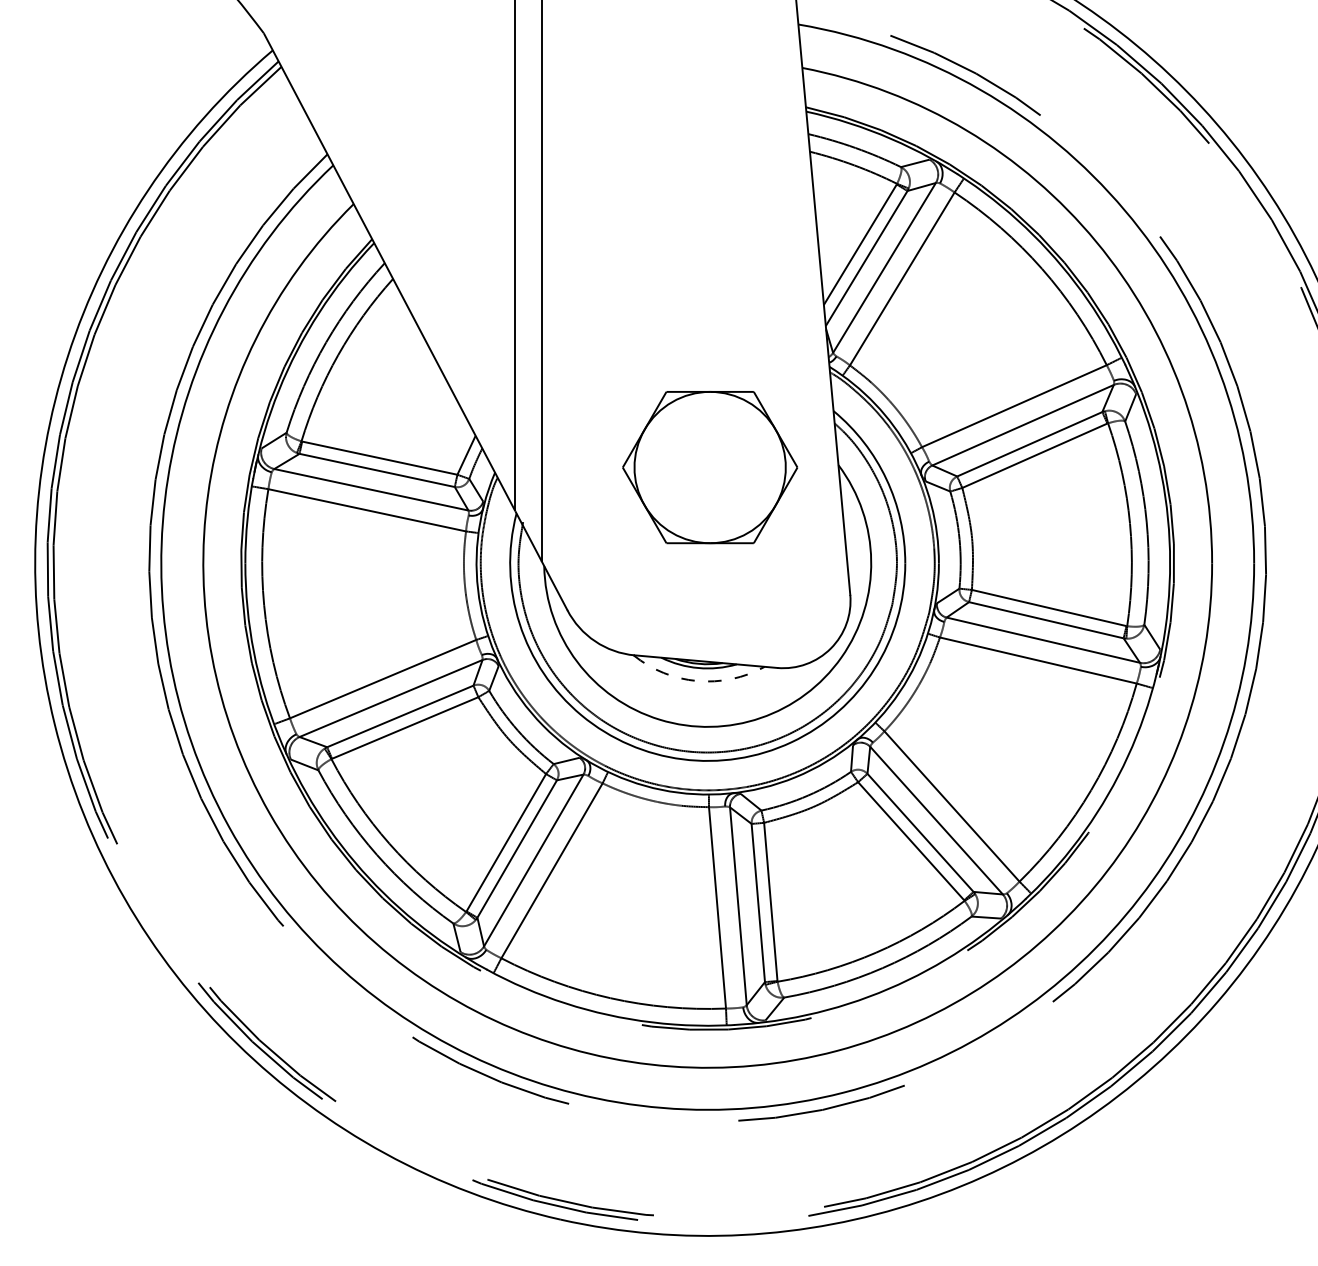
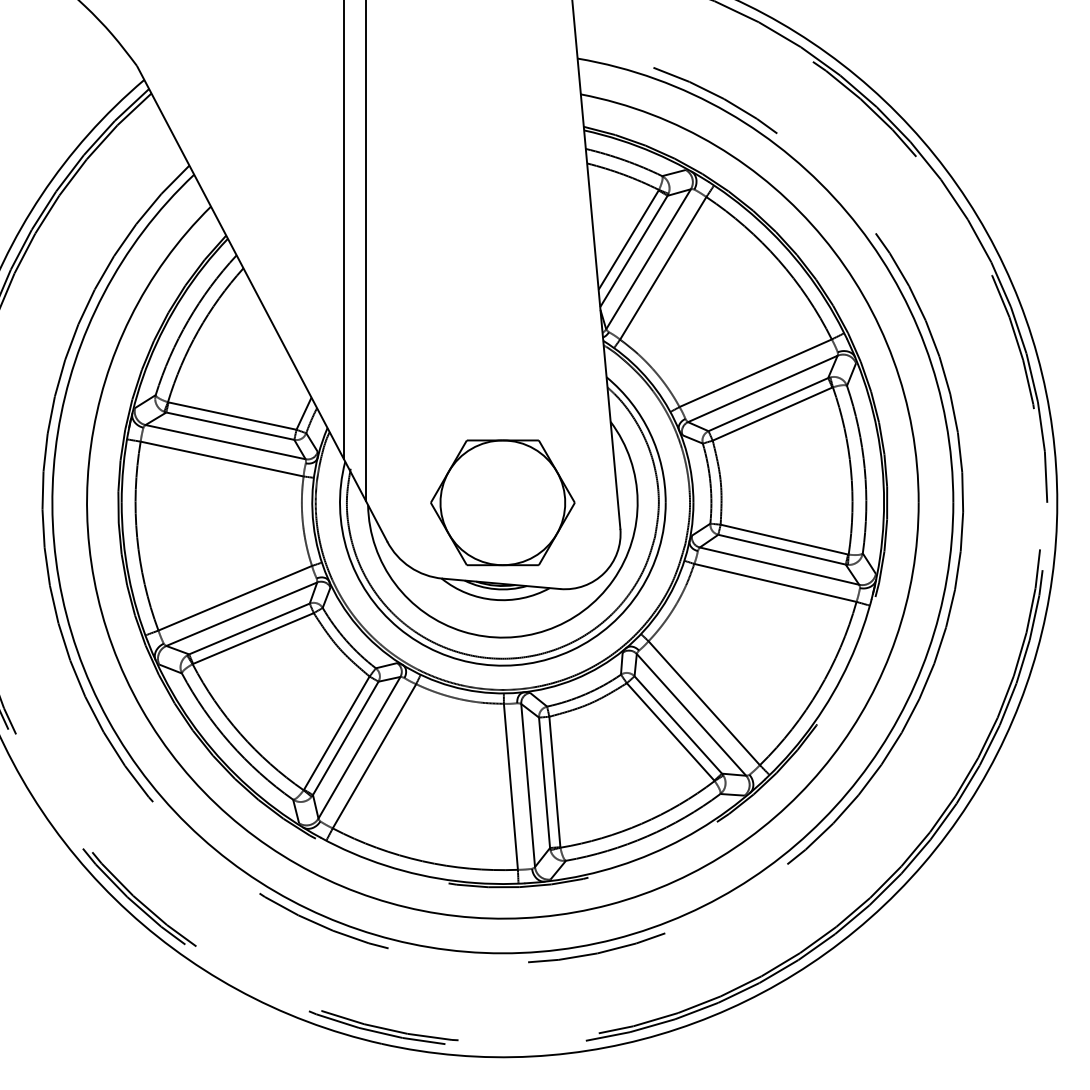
part: (709, 467) -> (502, 502), moved
arc: (697, 680) -> (494, 599), dashed -> solid

